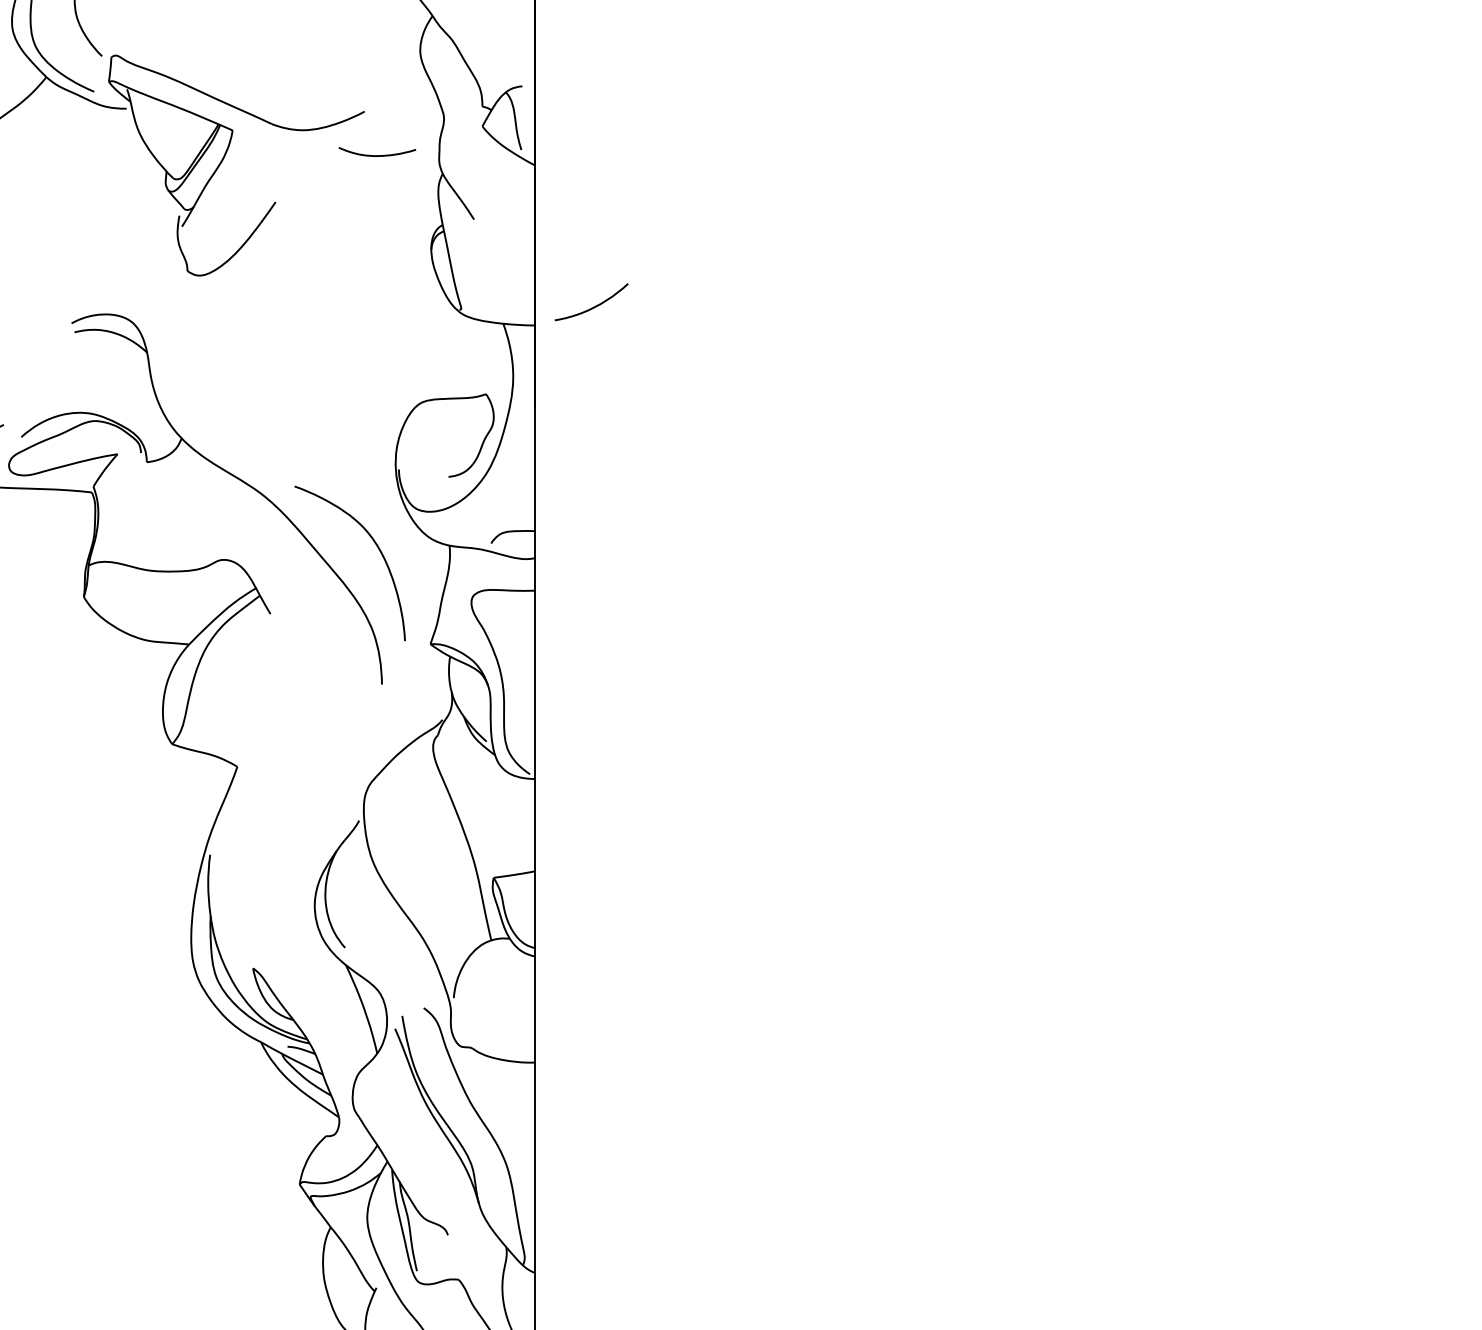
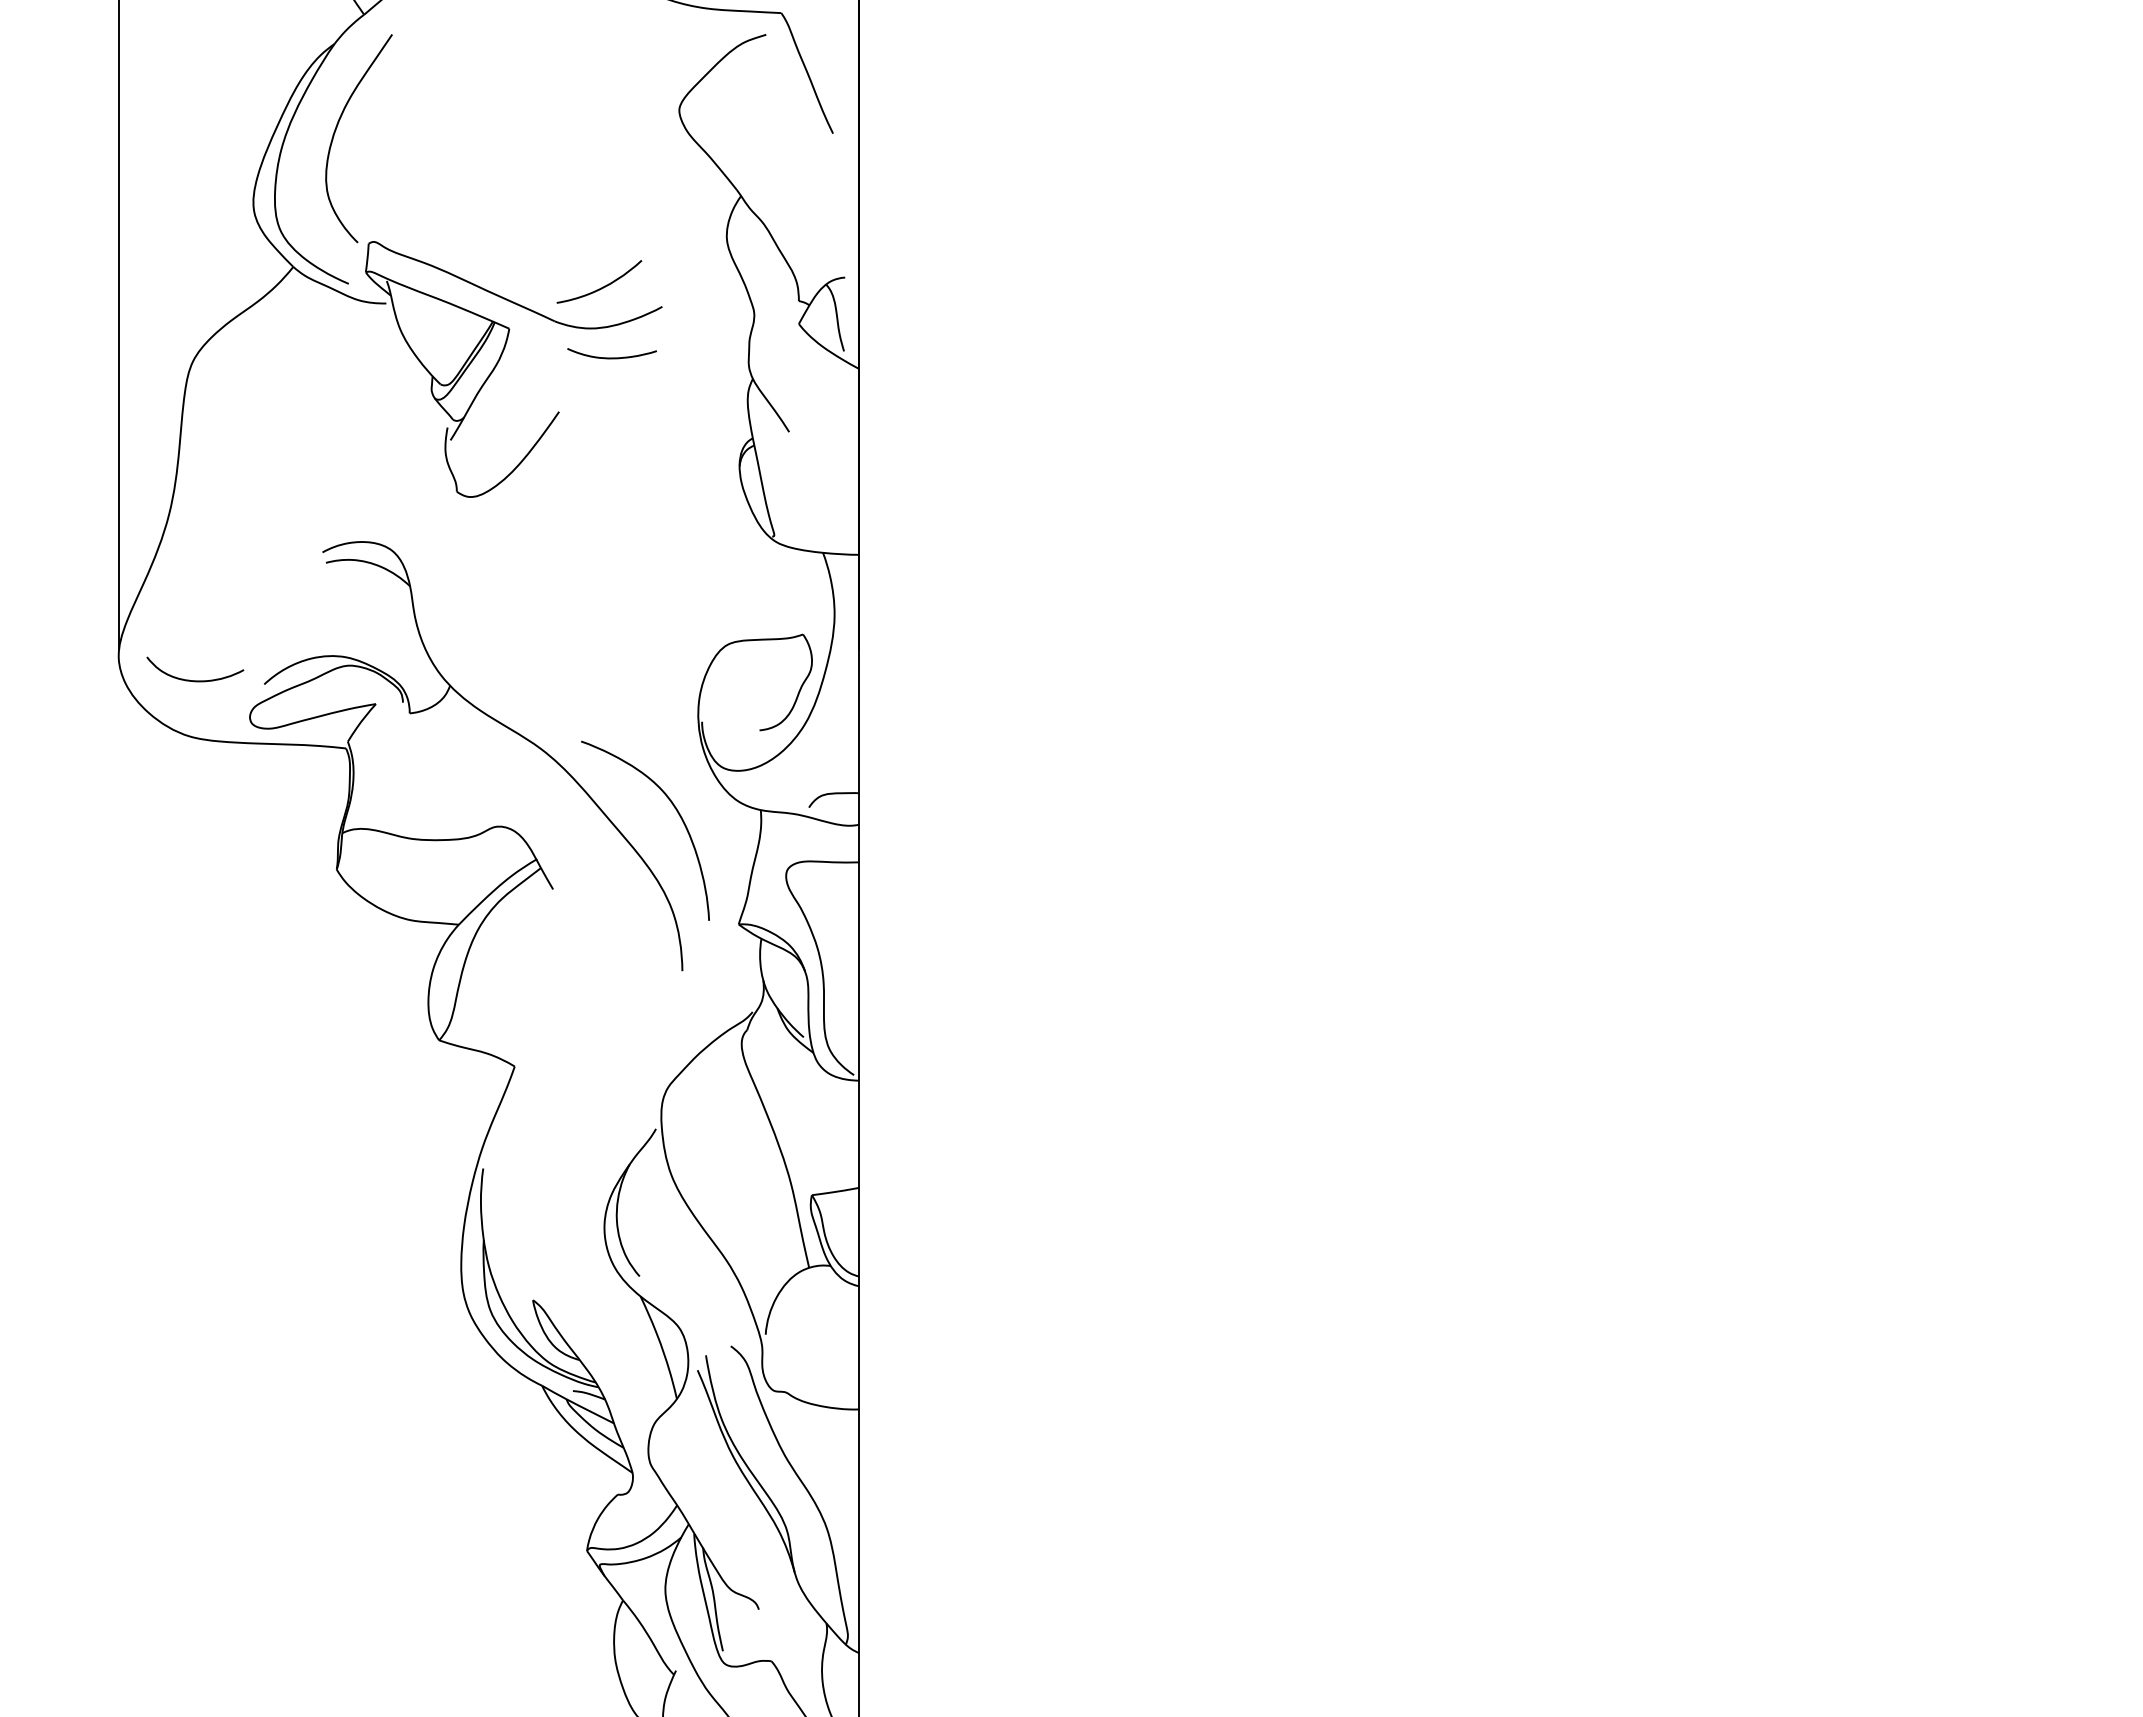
curve: (376, 155) -> (611, 357), moved
curve: (594, 306) -> (602, 286), moved

